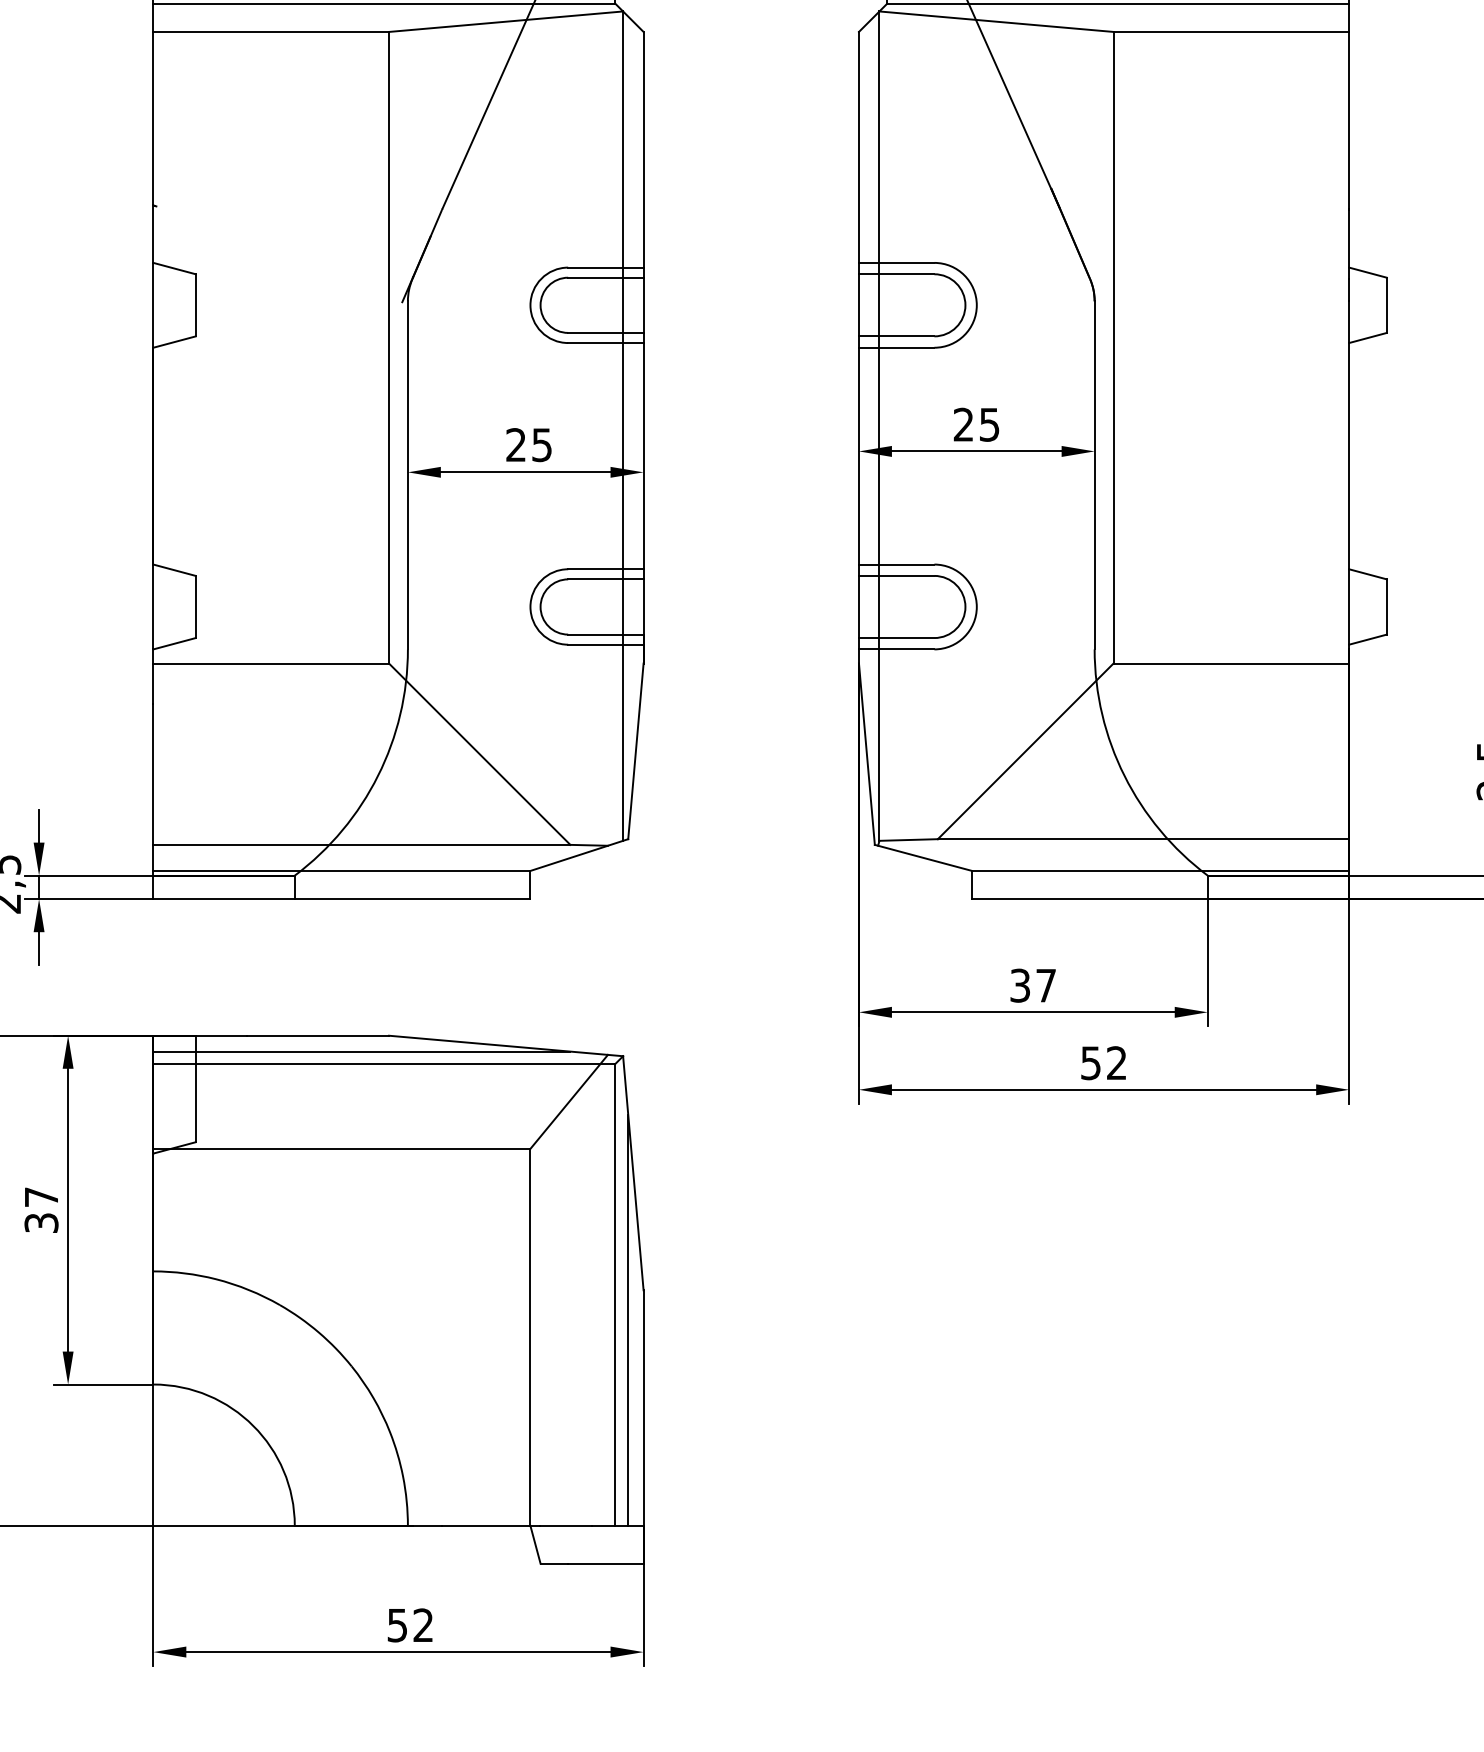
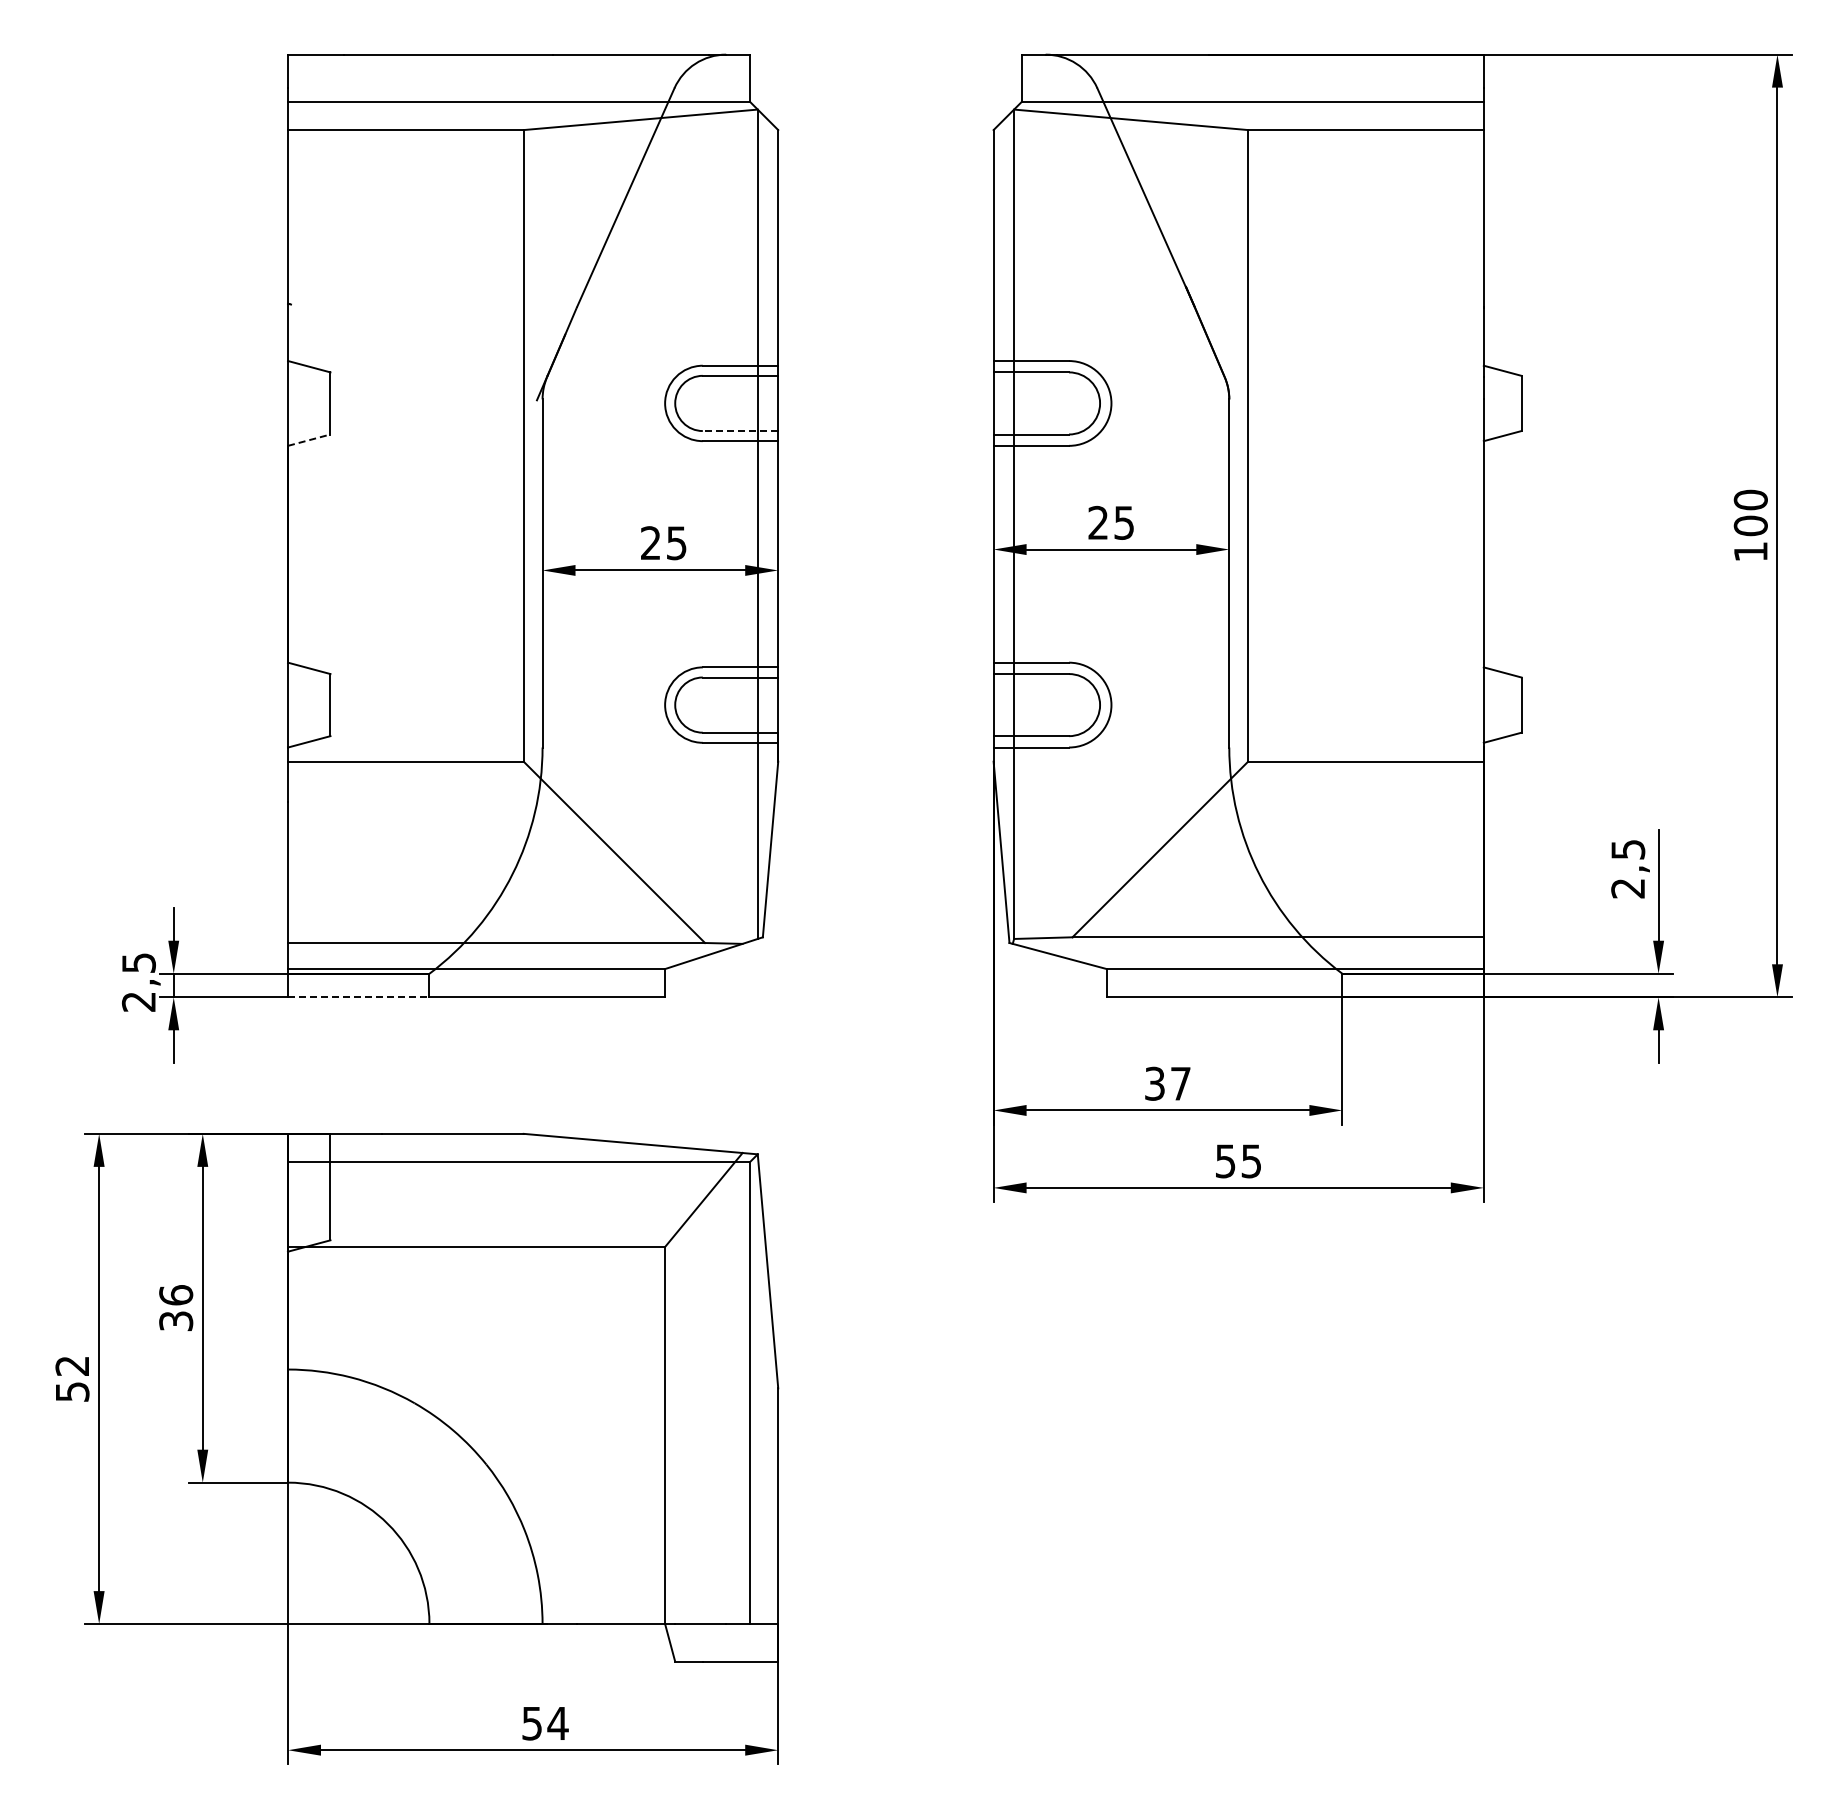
line: (605, 333) -> (740, 431), solid -> dashed
line: (174, 342) -> (309, 440), solid -> dashed
line: (223, 899) -> (358, 997), solid -> dashed
line: (361, 1051) -> (496, 1149), removed
text: (1115, 1063) -> (1250, 1161), 52 -> 55
text: (41, 1197) -> (176, 1295), 37 -> 36
line: (627, 1320) -> (762, 1418), removed
text: (422, 1624) -> (557, 1722), 52 -> 54

